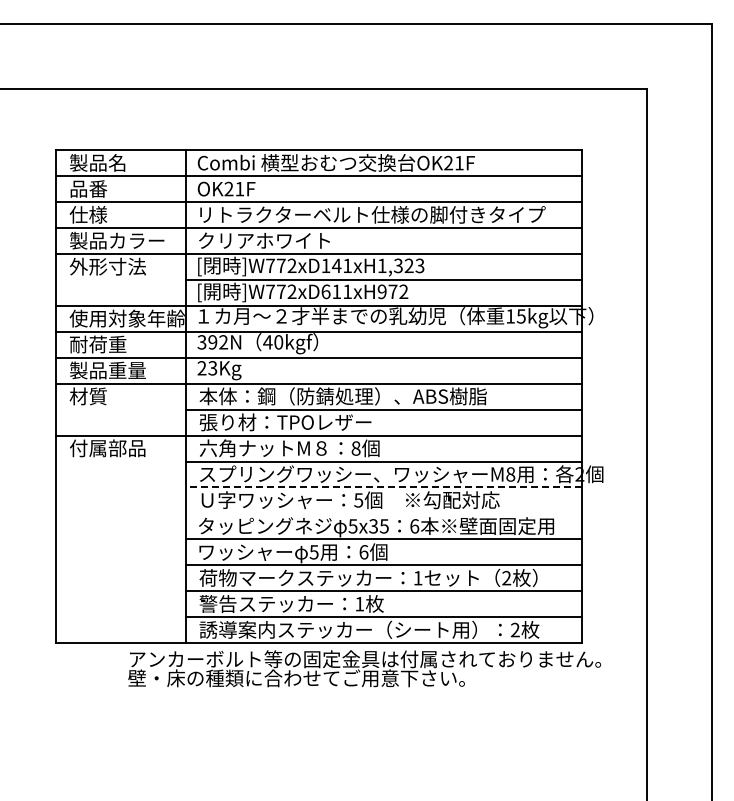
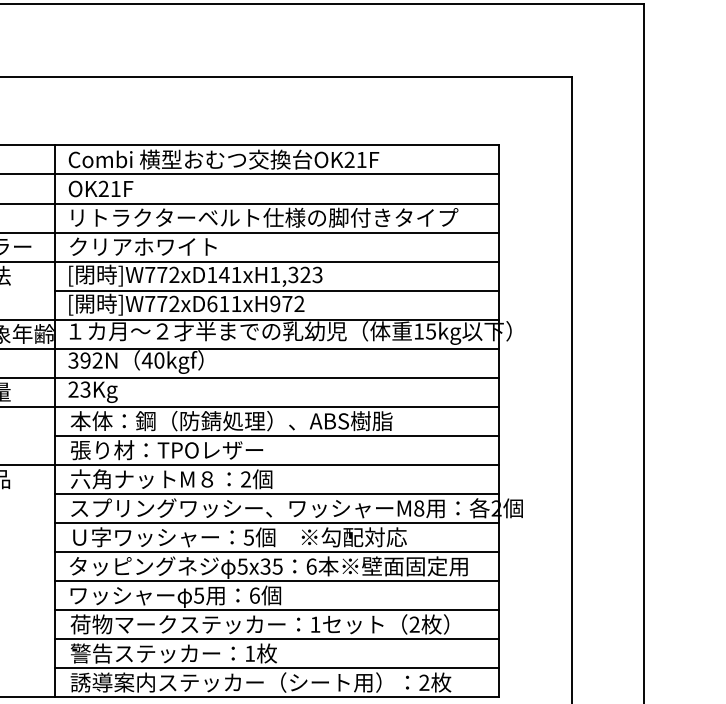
text: (355, 448) -> (245, 479), 8 -> 2
line: (383, 487) -> (276, 523), dashed -> solid
line: (383, 513) -> (276, 552), added

